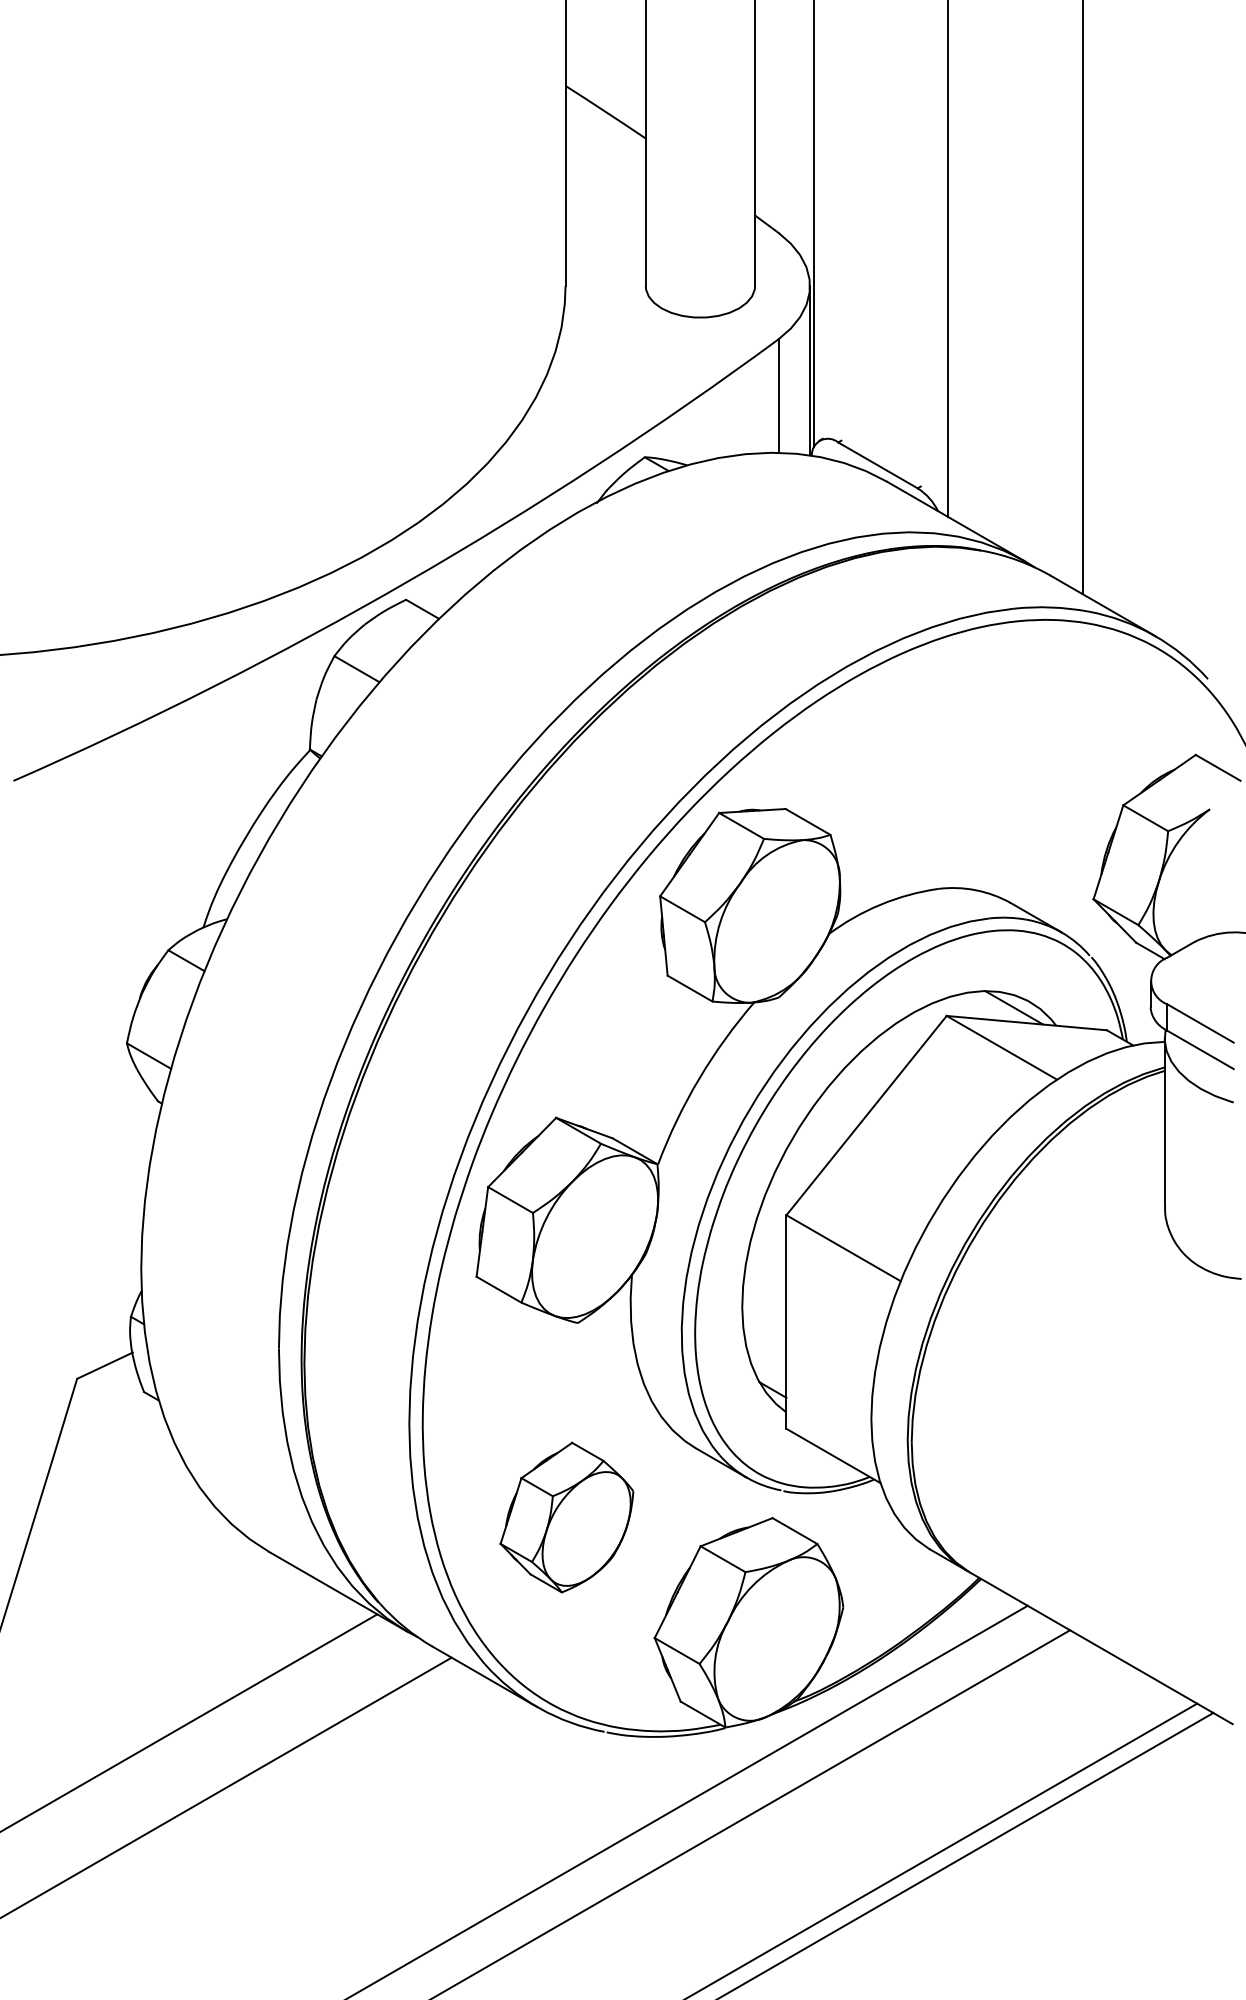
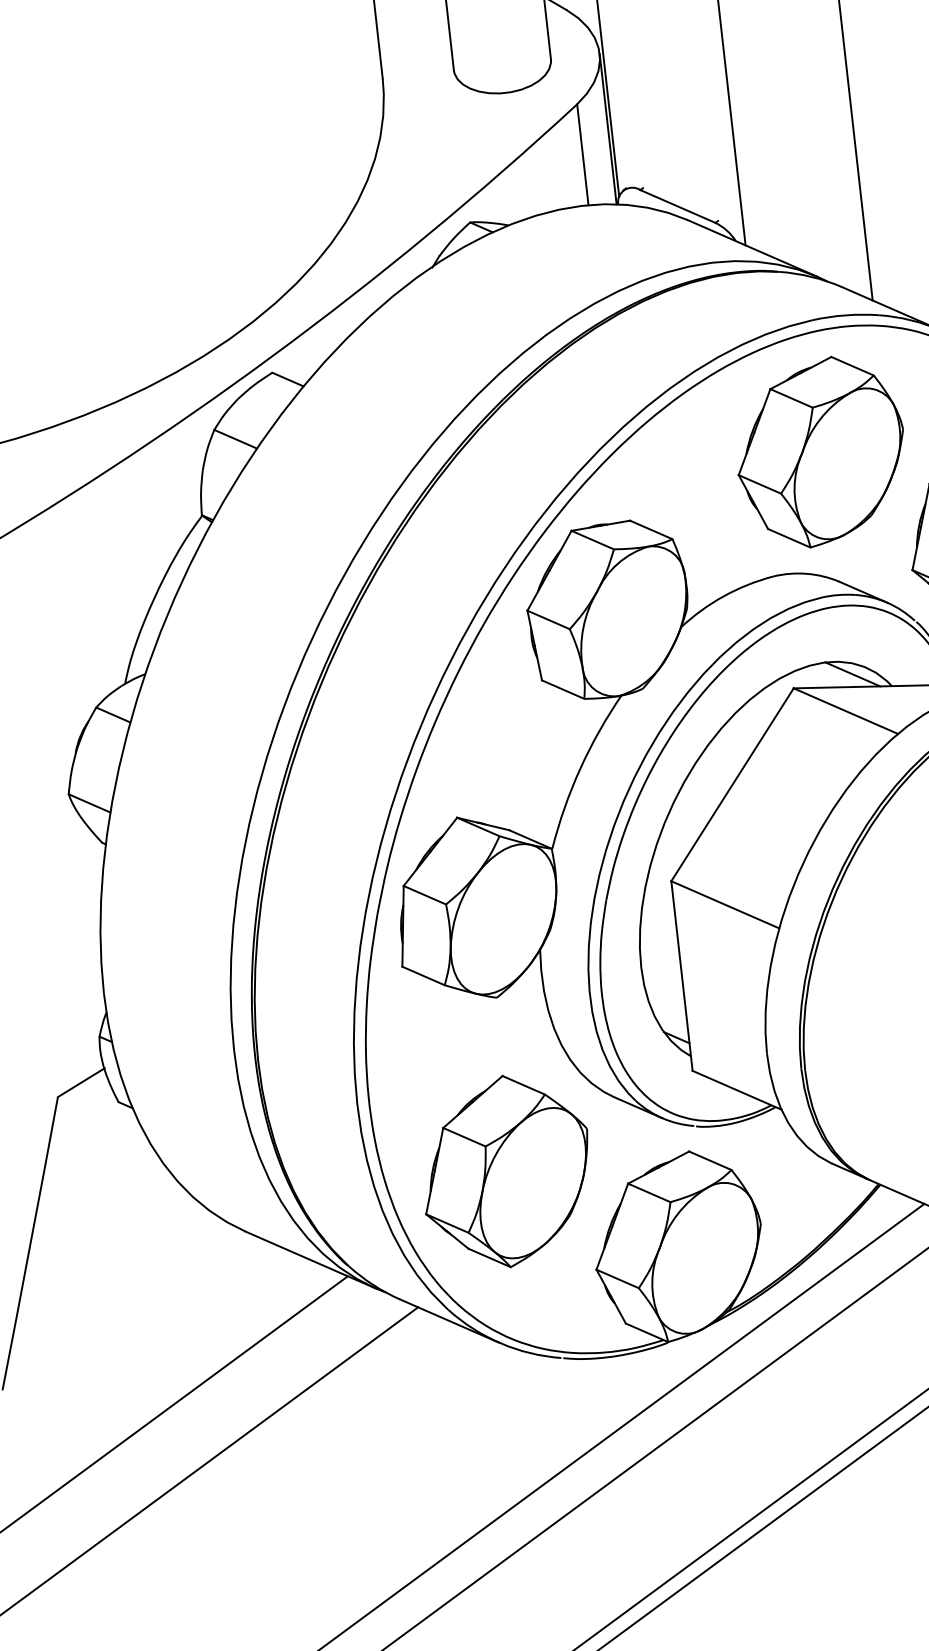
part: (1006, 756) -> (820, 452), added
part: (566, 1517) -> (506, 1171), size x1.43

